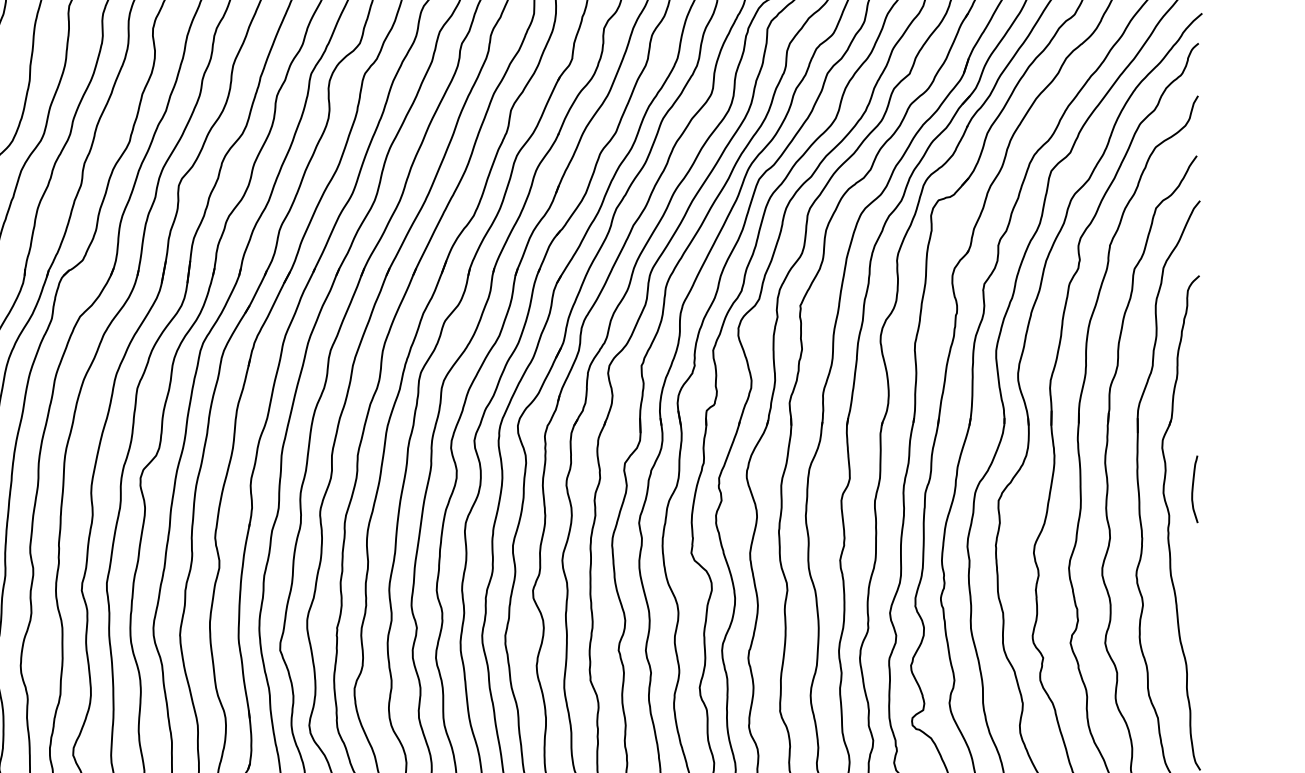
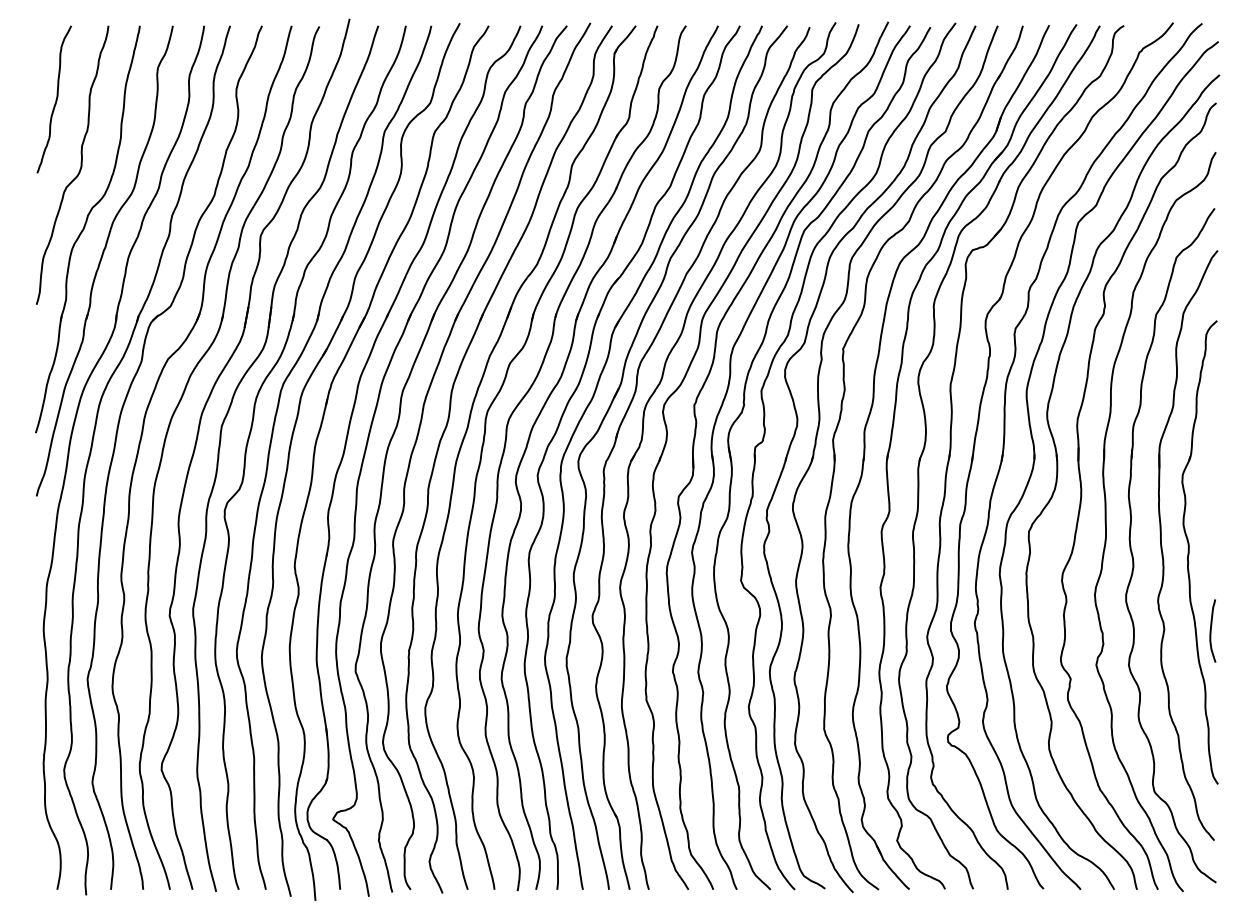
curve: (1193, 488) -> (1211, 630), moved

